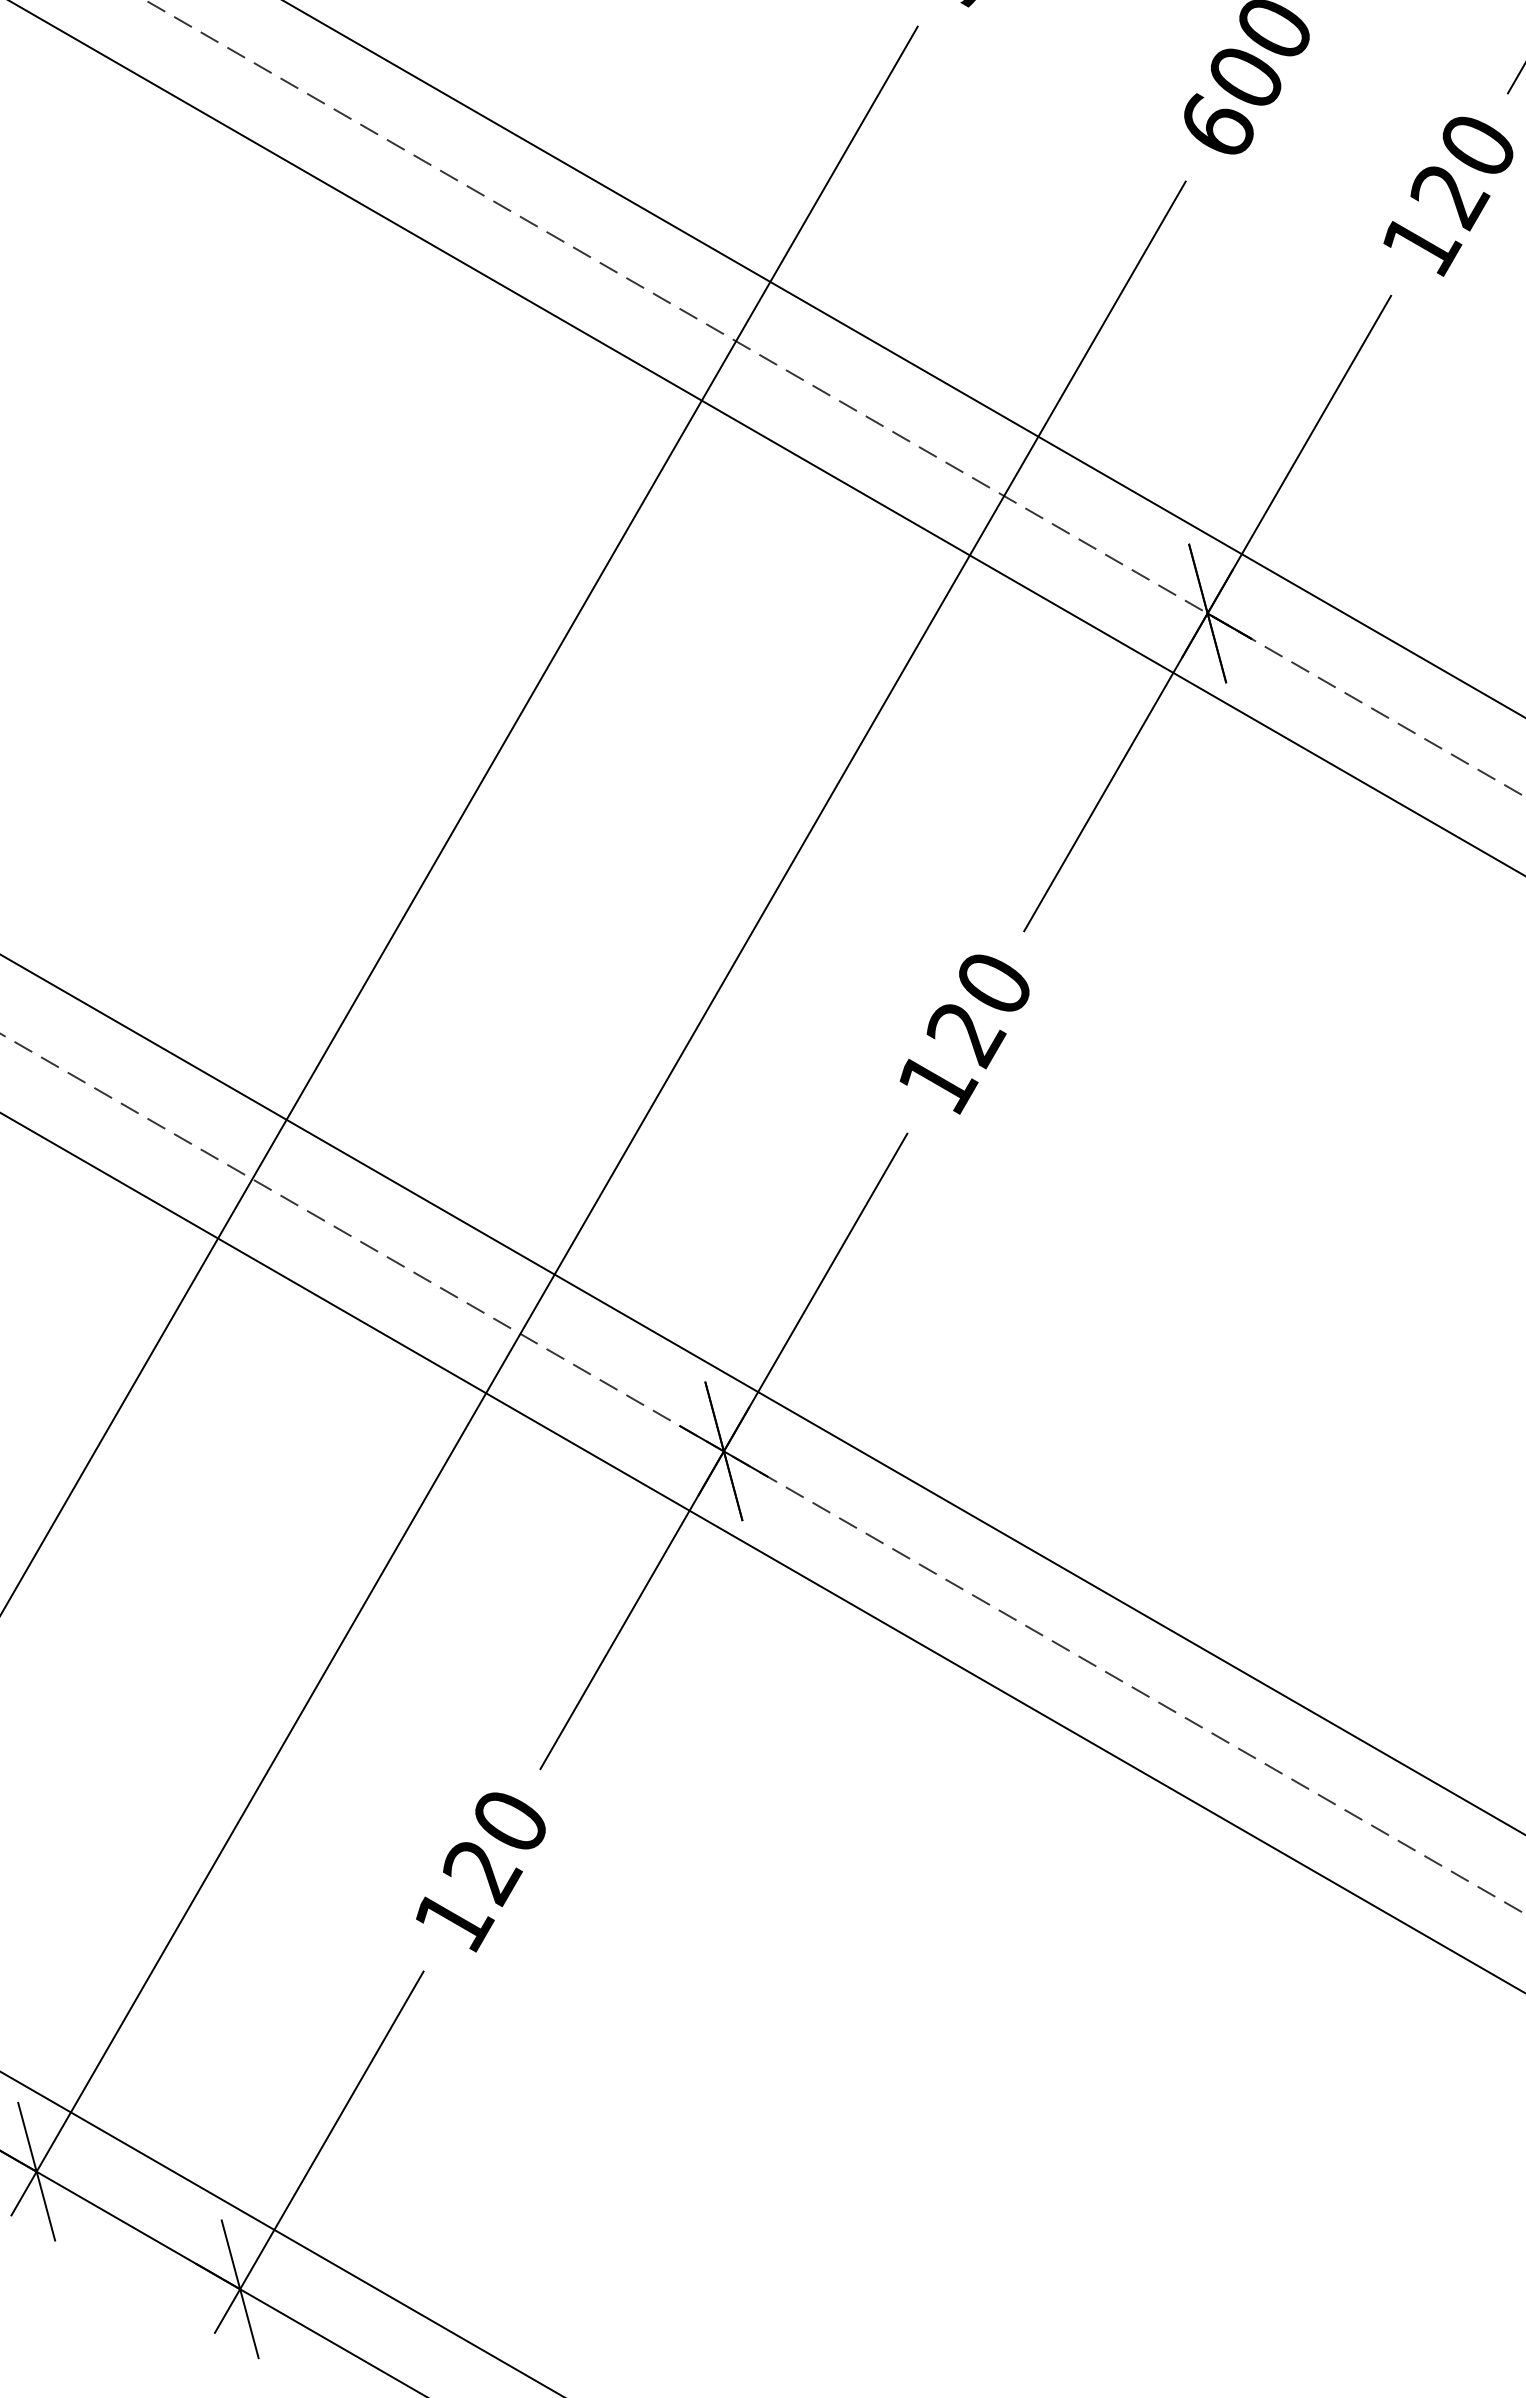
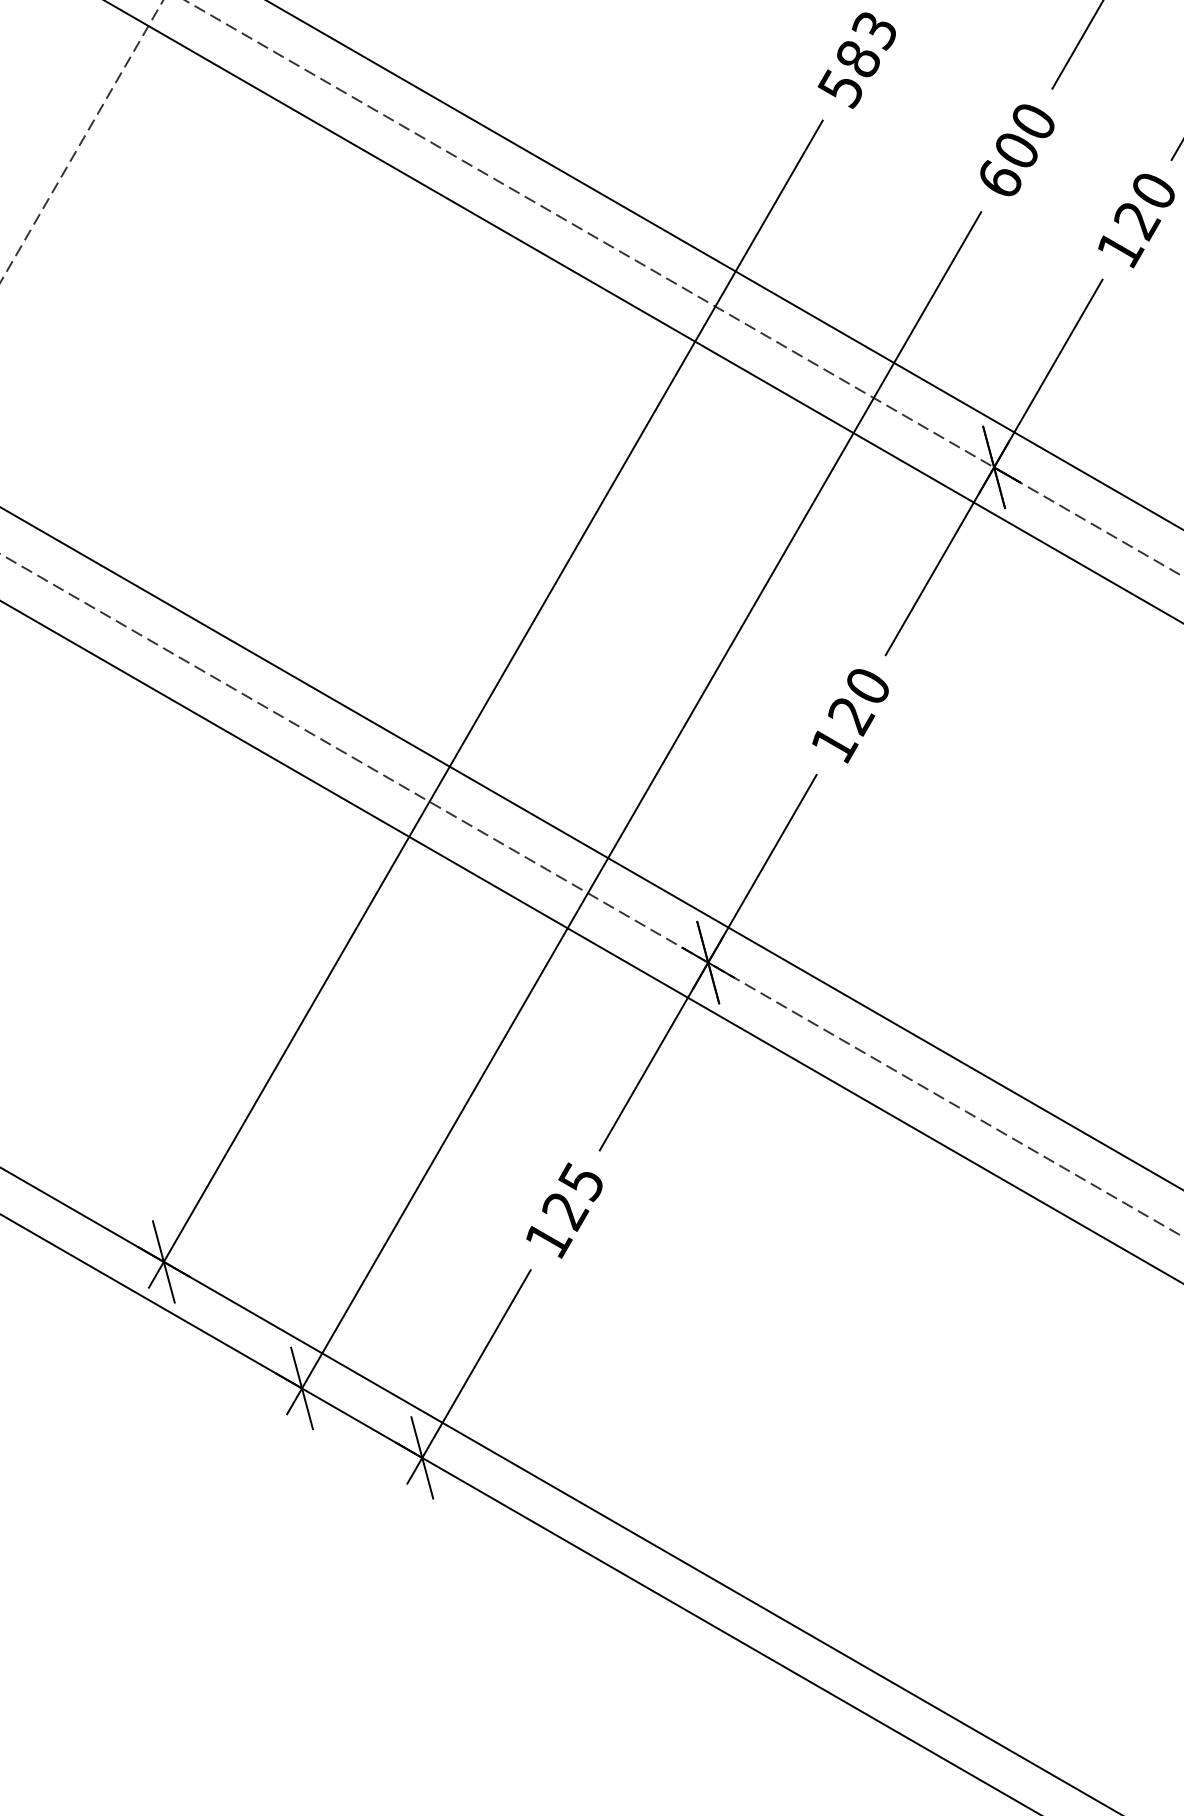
text: (507, 1823) -> (580, 1182), 120 -> 125

